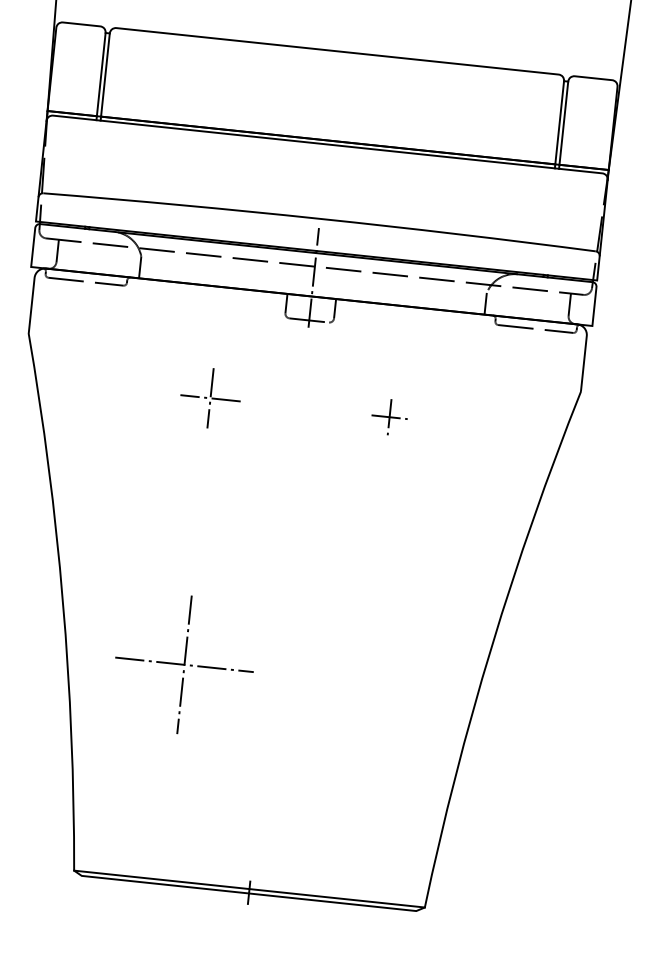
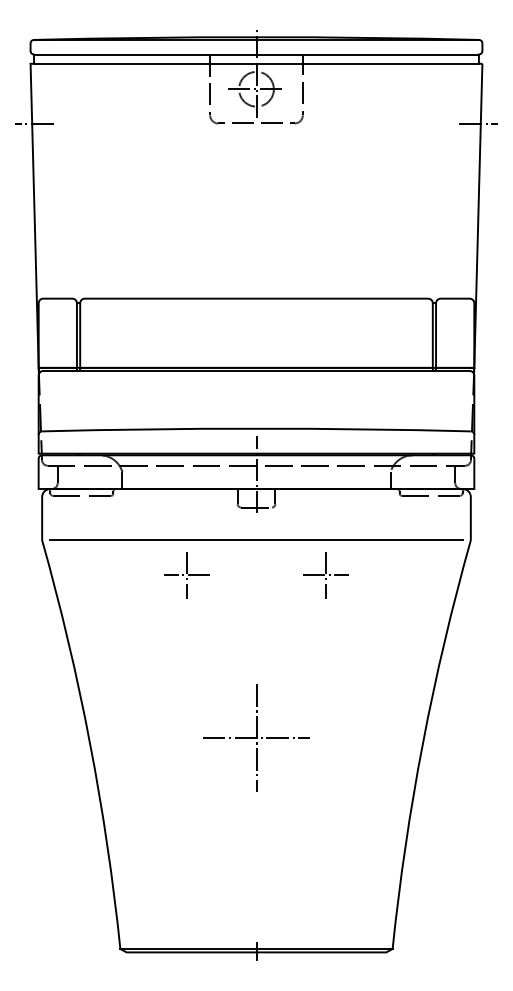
line: (304, 362) -> (256, 540), added
part: (388, 417) -> (325, 575), size x1.67
part: (184, 664) -> (256, 737), moved

